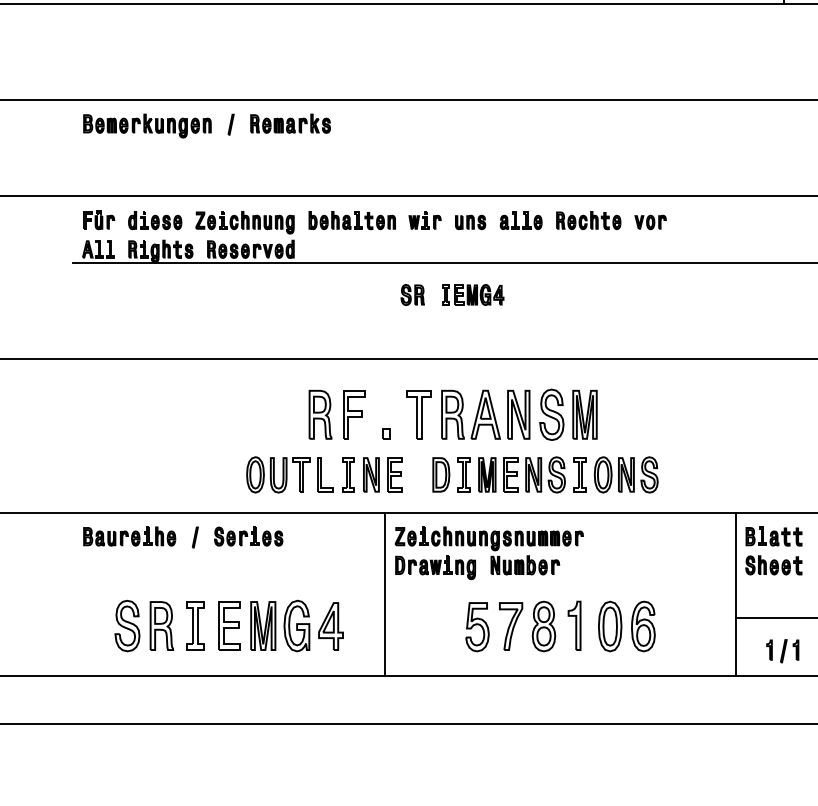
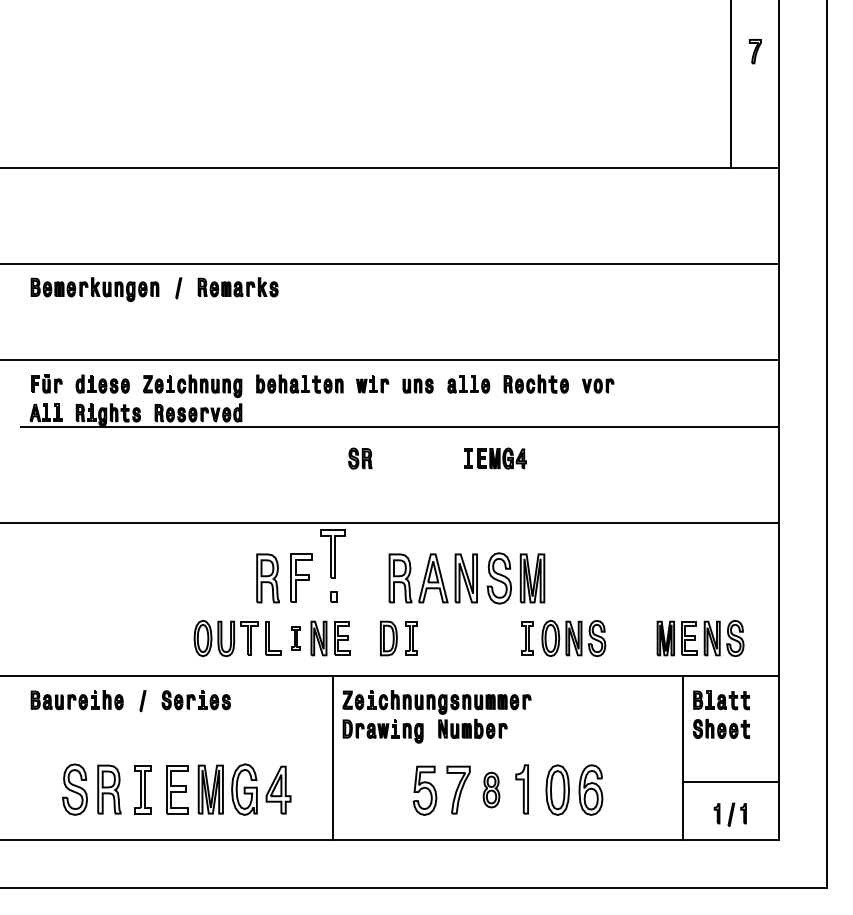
part: (472, 294) -> (495, 458), moved
part: (418, 413) -> (332, 553), moved
part: (347, 474) -> (295, 638), size x0.7
part: (521, 474) -> (700, 638), moved
part: (543, 625) -> (491, 789), size x0.7

